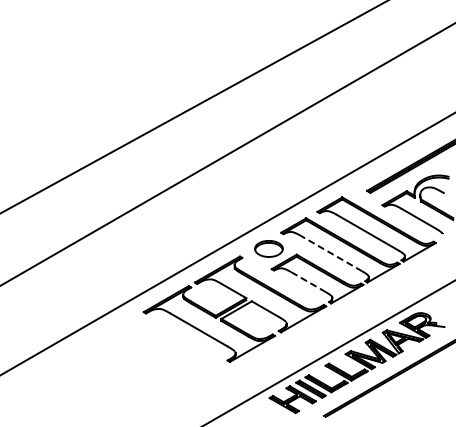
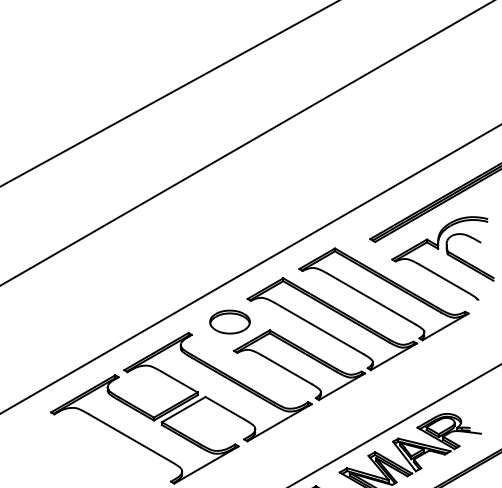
line: (331, 253) -> (319, 328), dashed -> solid
line: (308, 281) -> (286, 368), dashed -> solid

